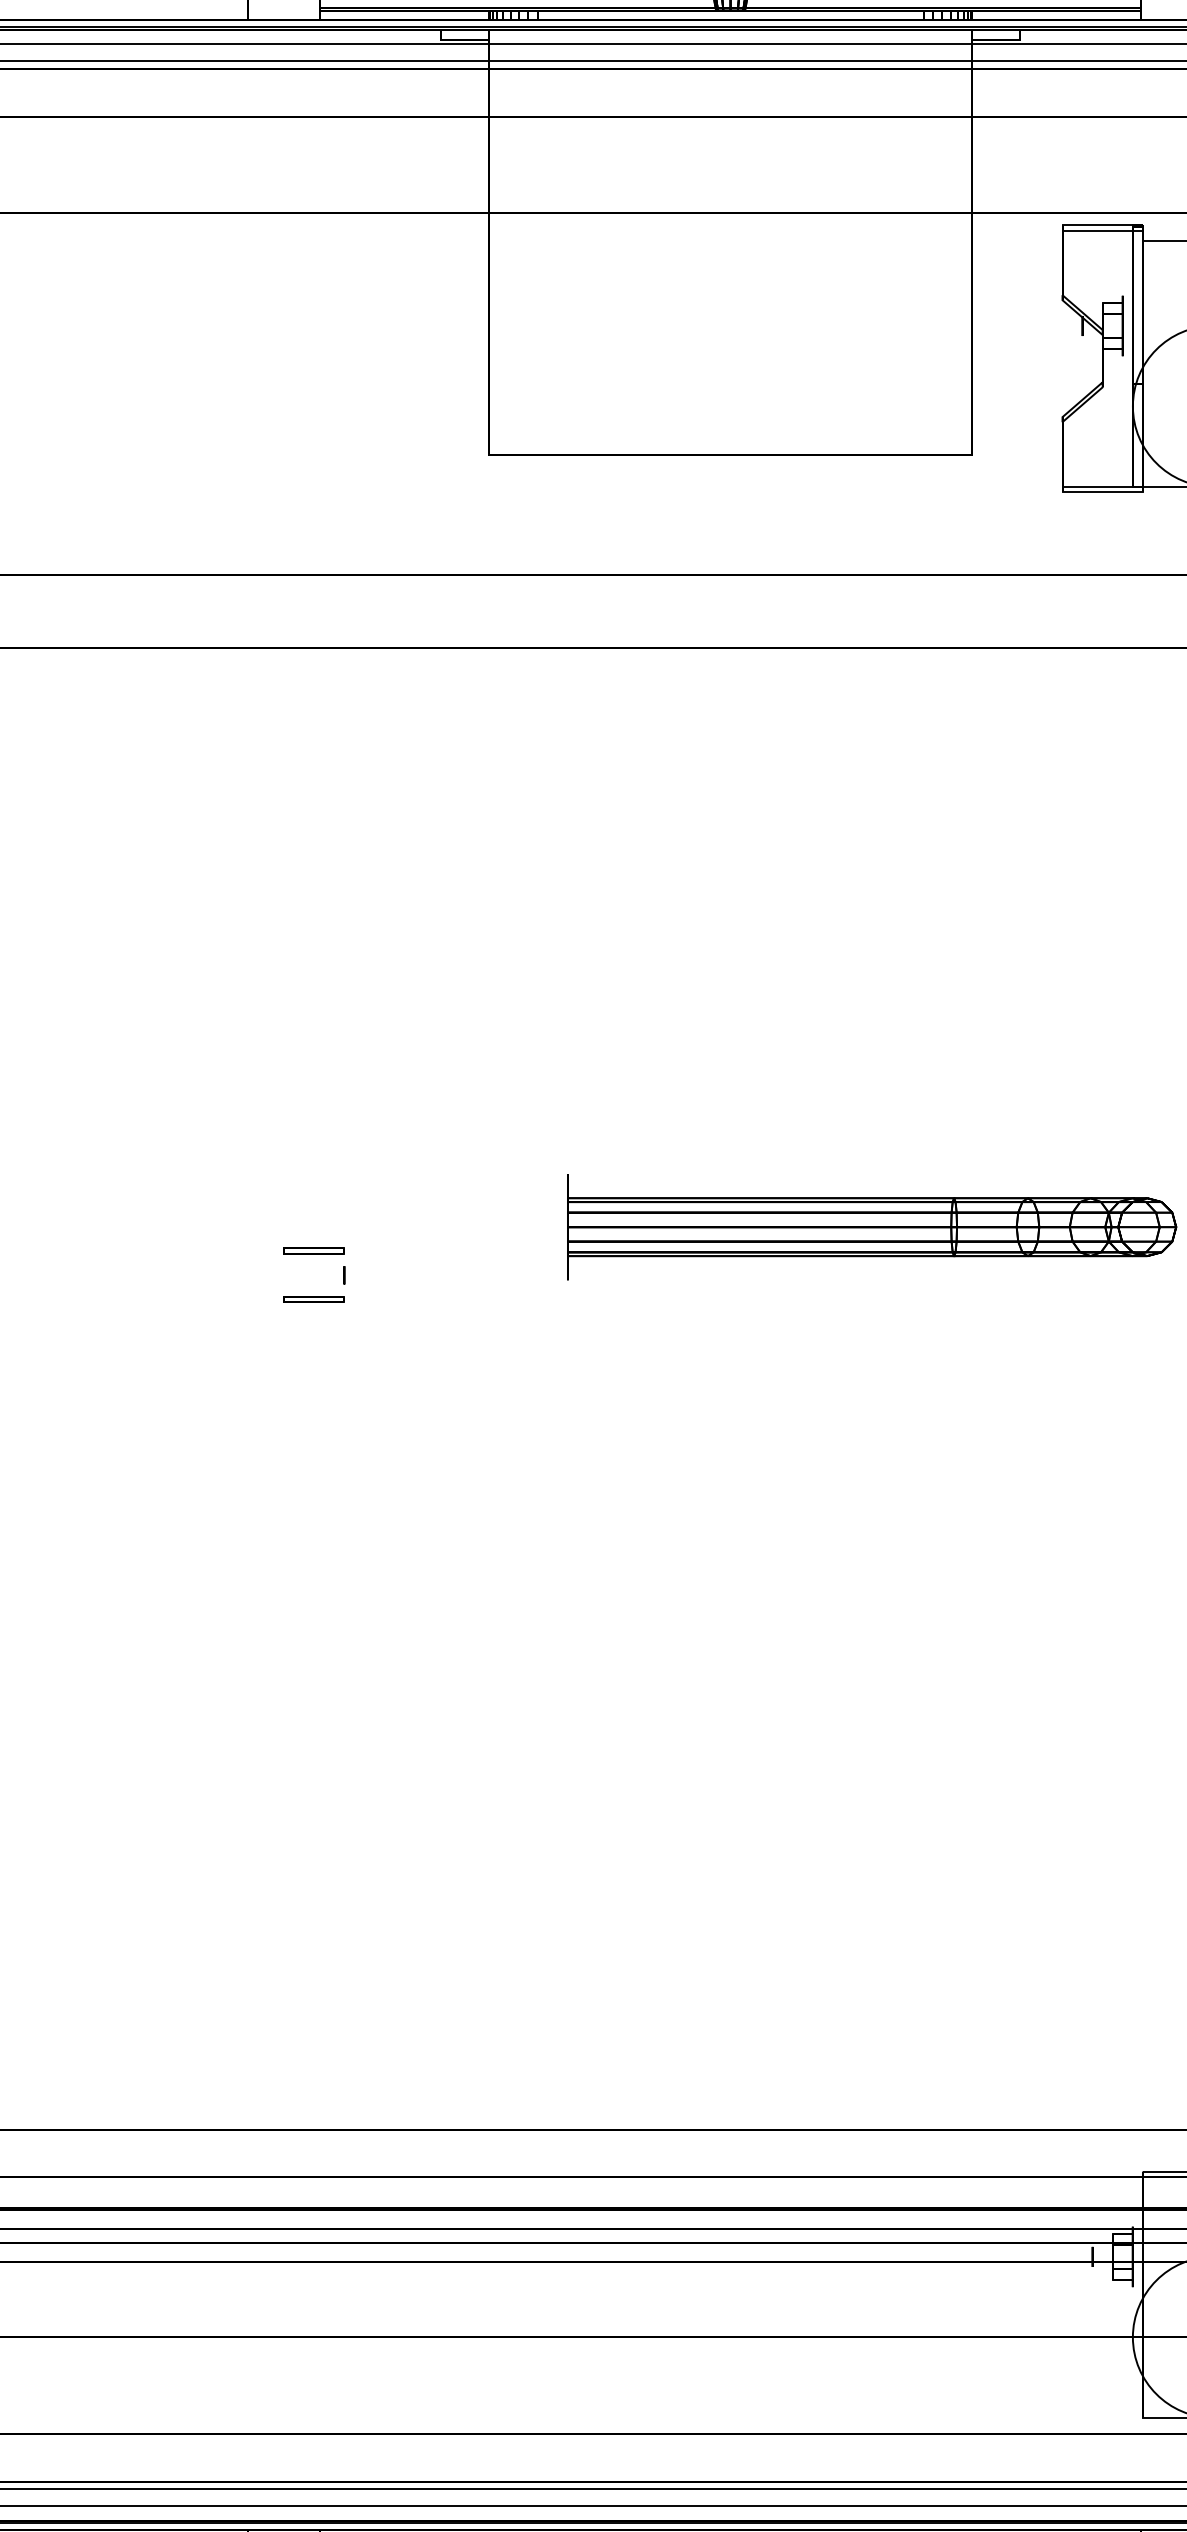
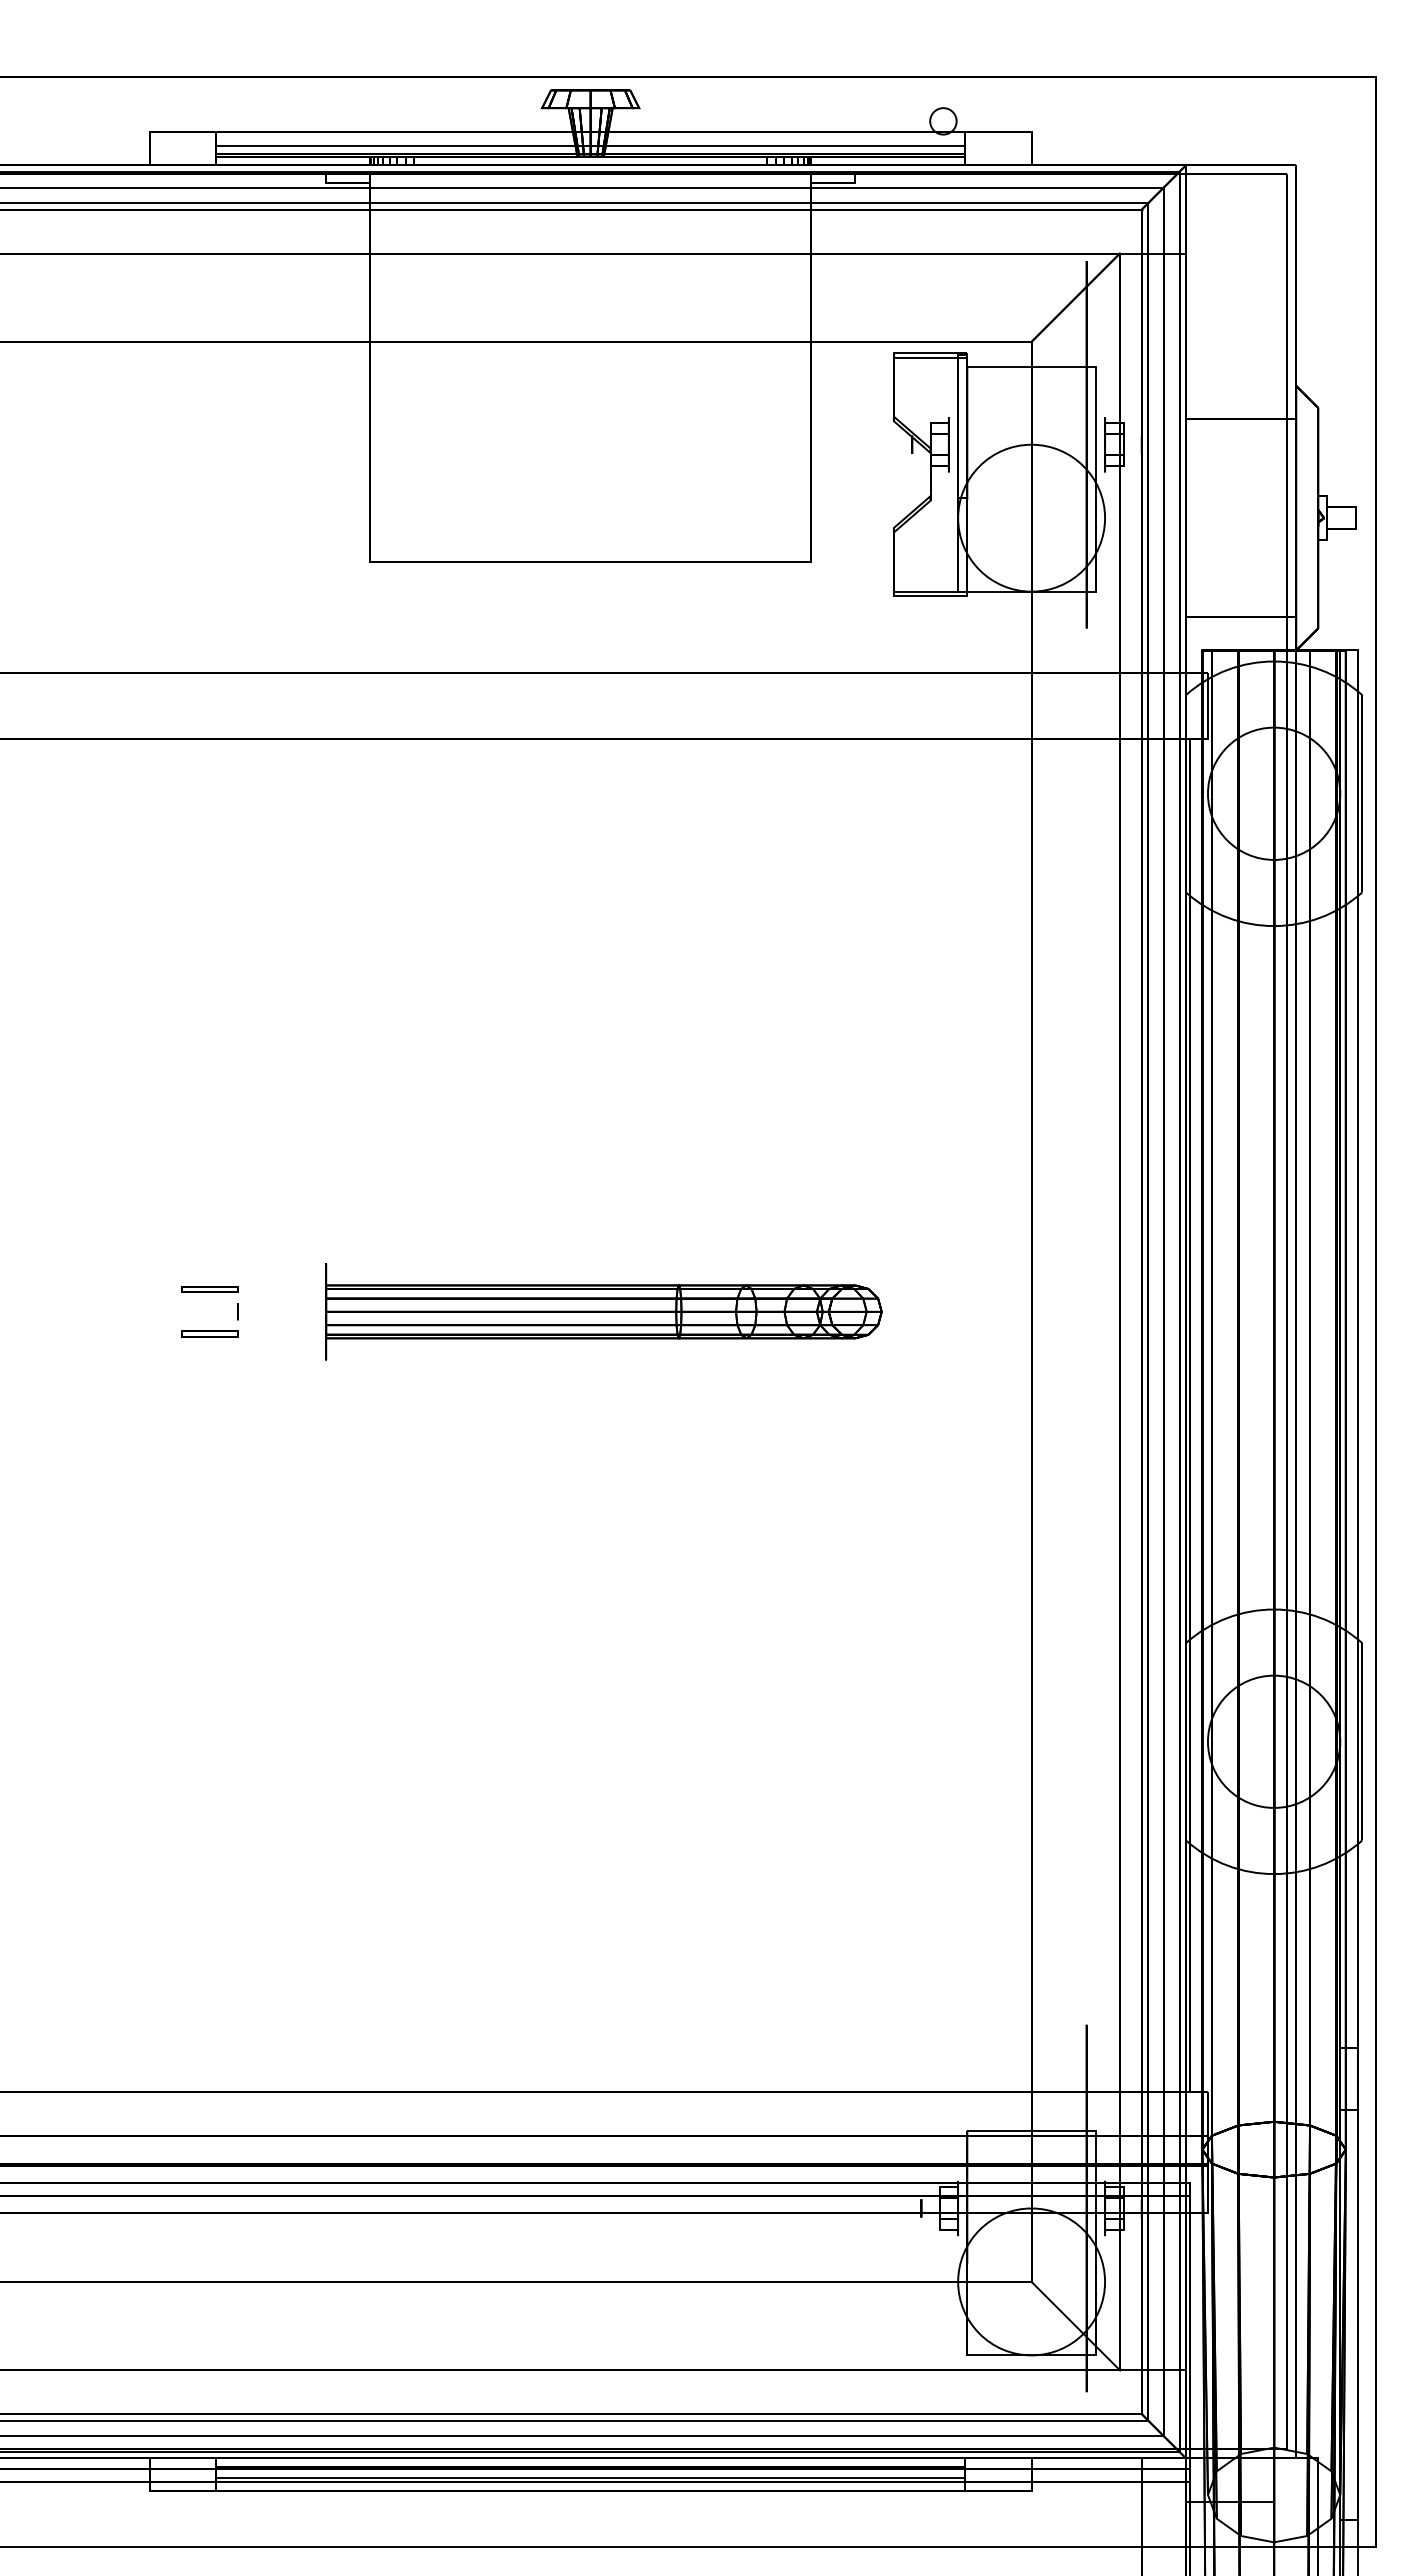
part: (871, 1226) -> (603, 1311), moved

